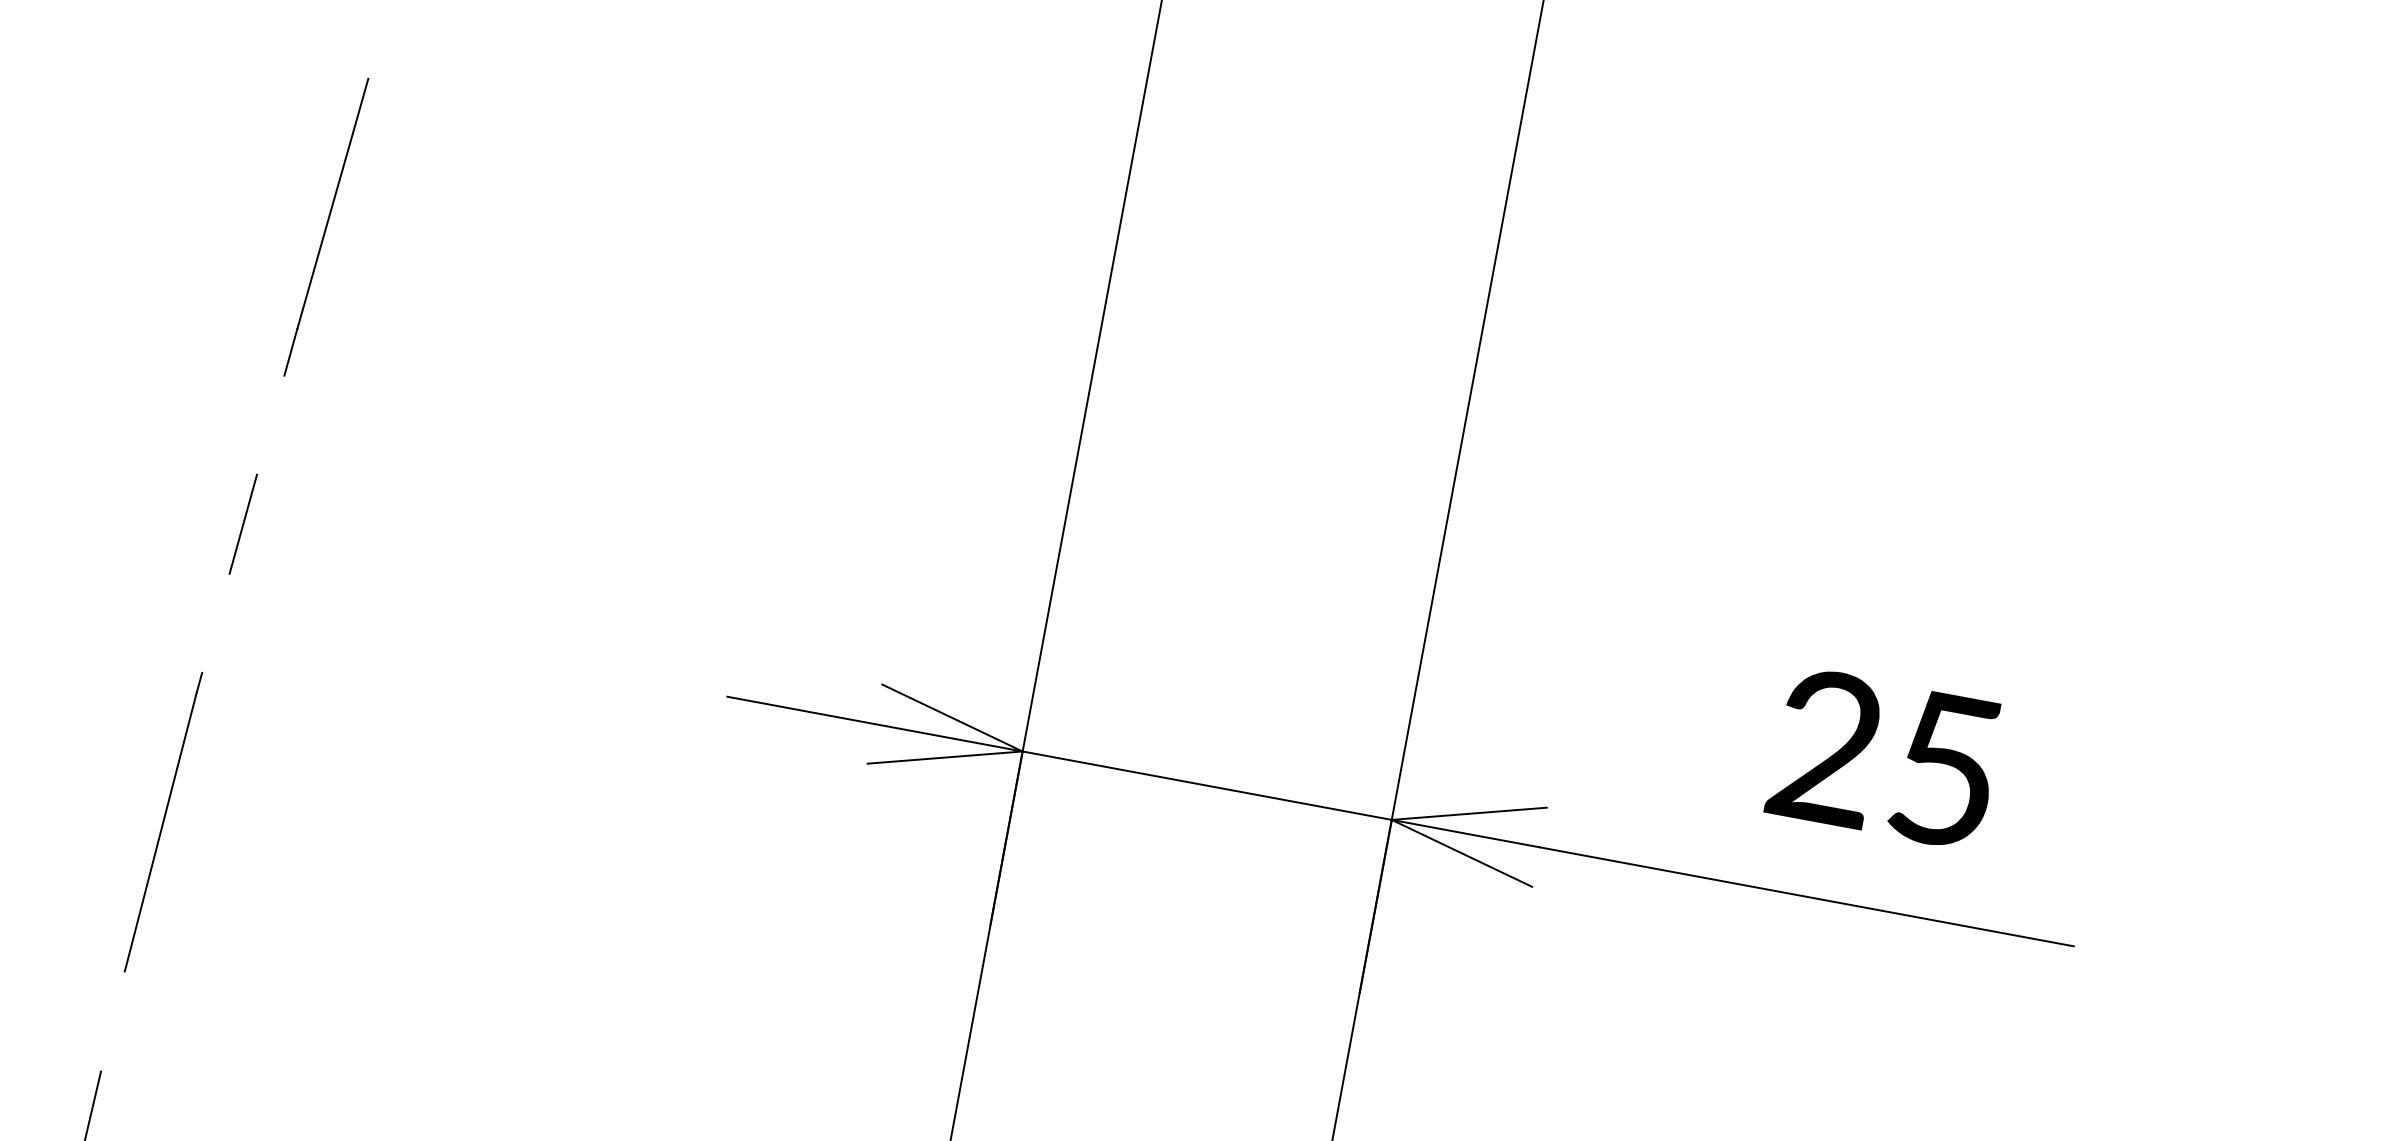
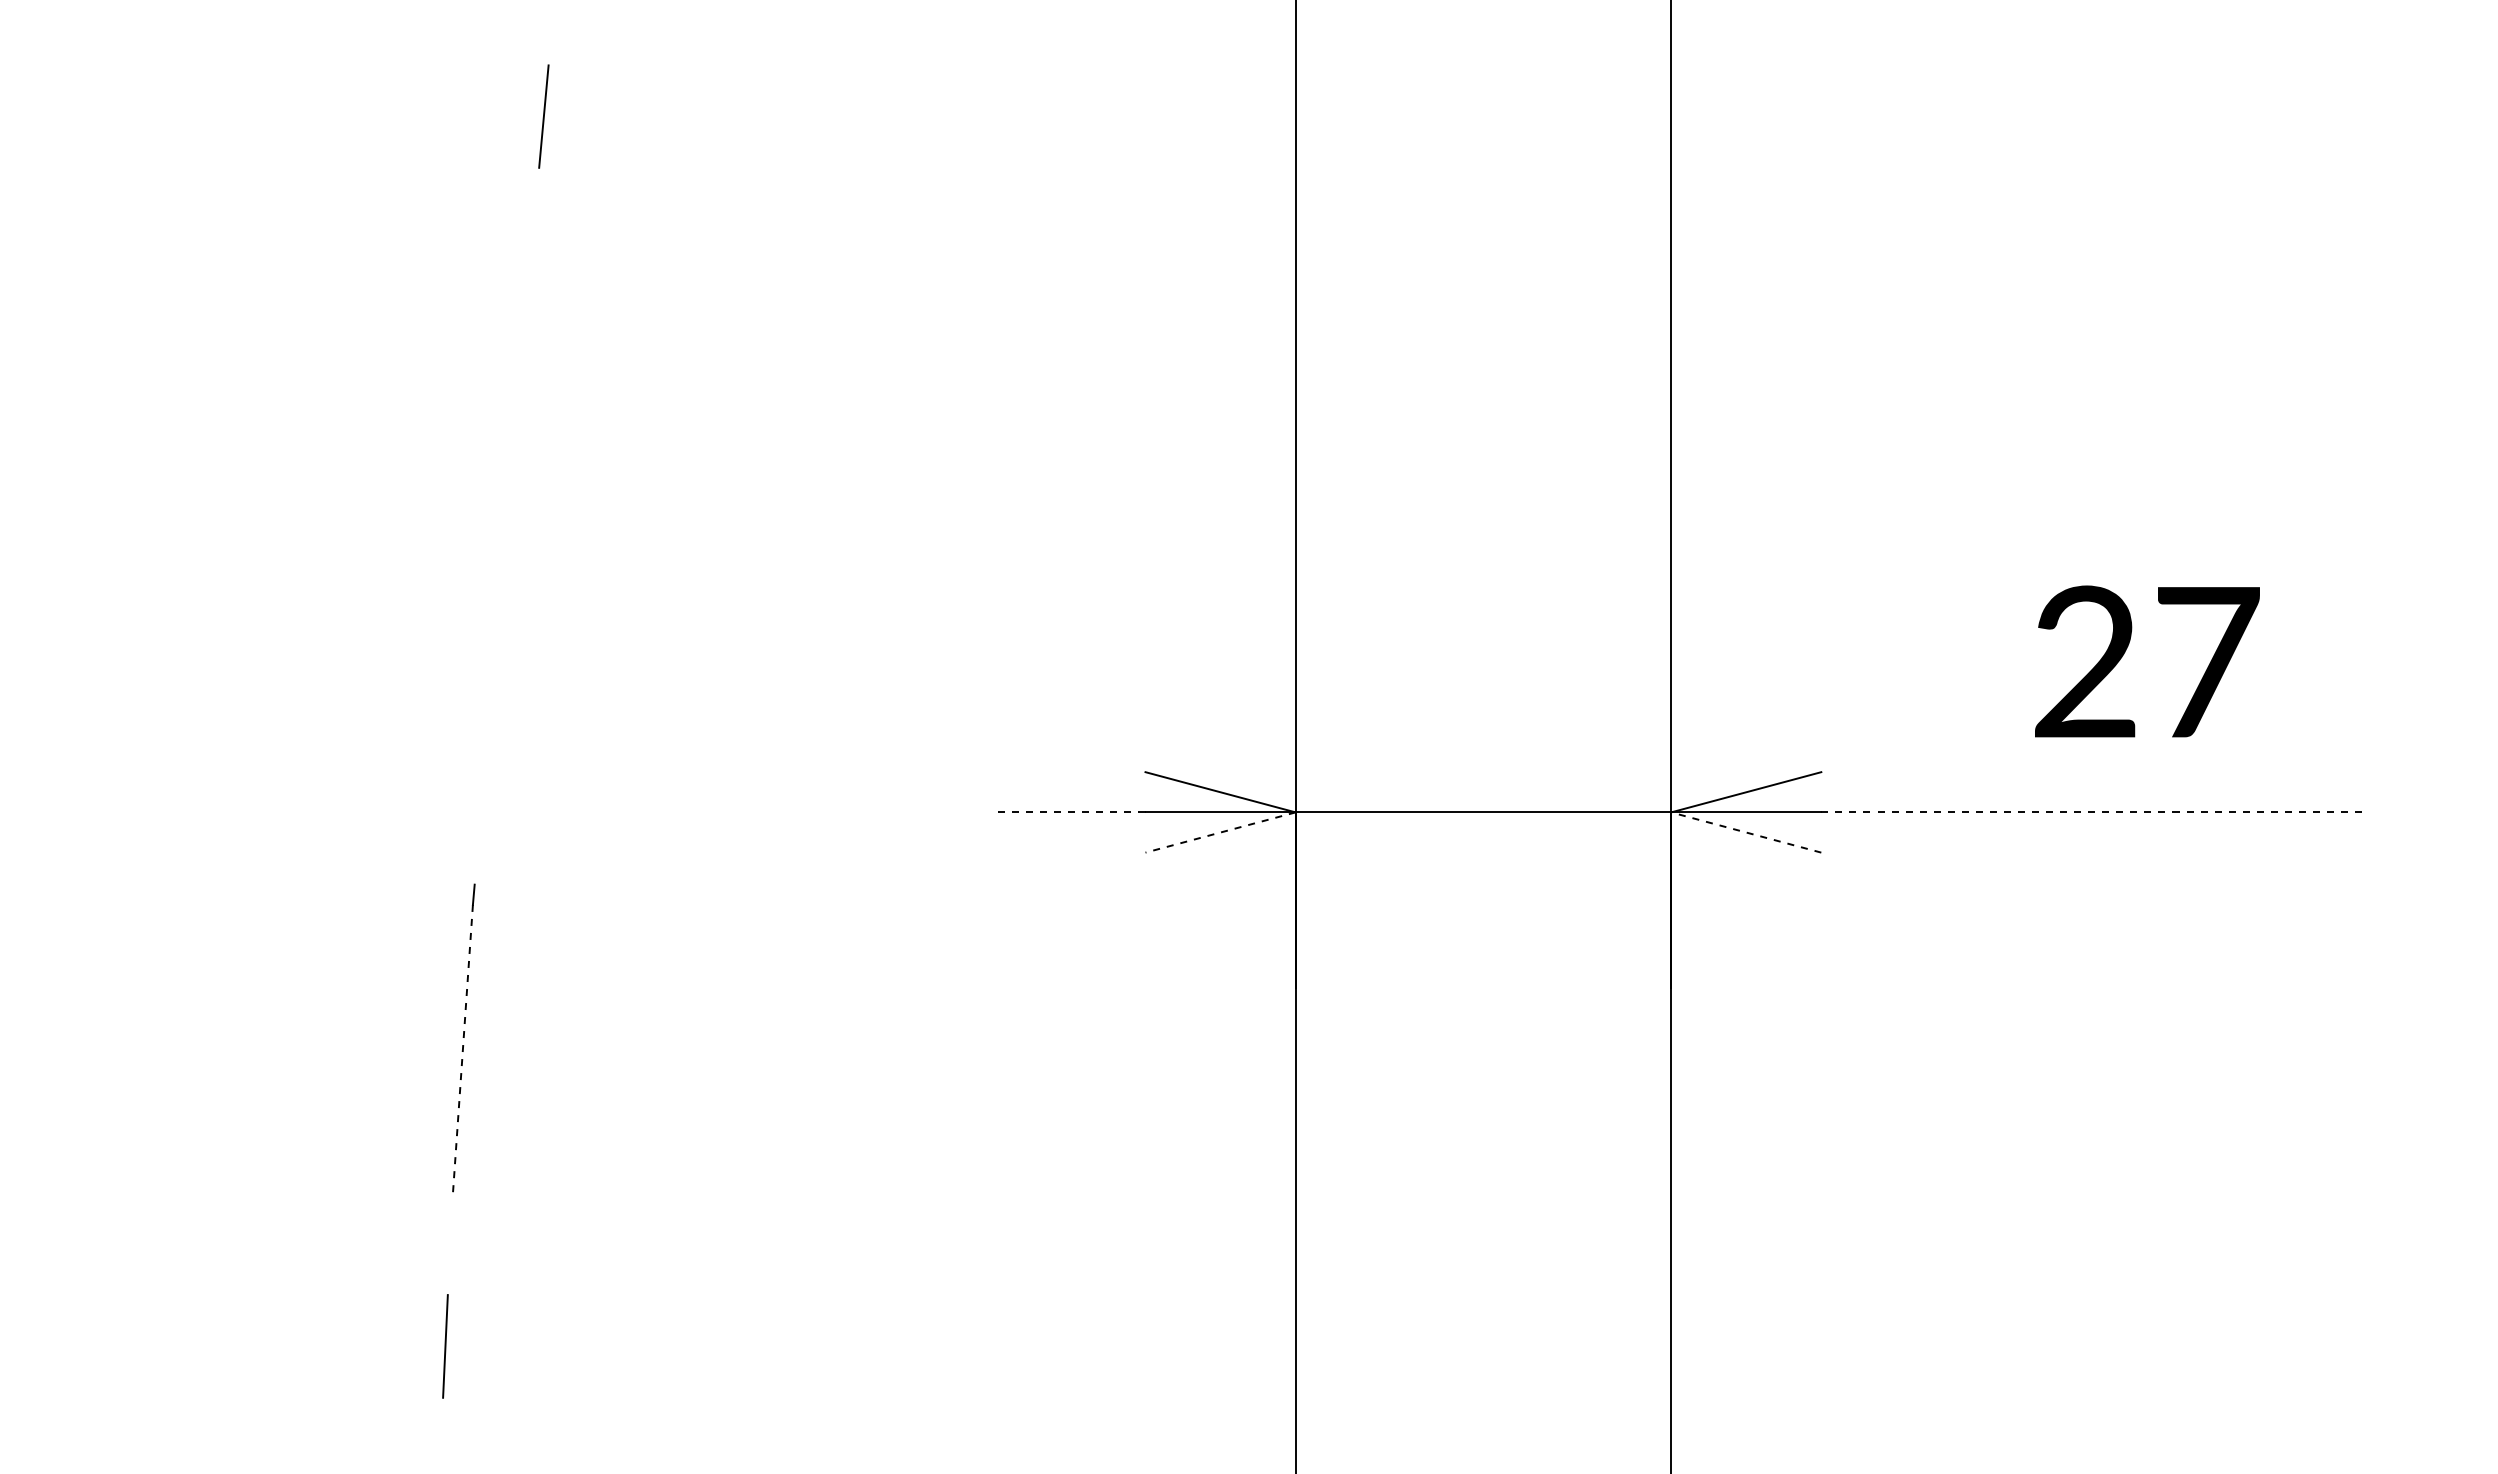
line: (326, 226) -> (515, 423), removed
line: (242, 523) -> (487, 730), removed
line: (800, 710) -> (1069, 812), solid -> dashed
line: (945, 757) -> (1220, 832), solid -> dashed
text: (1947, 770) -> (2208, 662), 25 -> 27
line: (160, 832) -> (462, 1049), solid -> dashed
line: (1462, 853) -> (1746, 832), solid -> dashed
line: (1807, 896) -> (2093, 812), solid -> dashed

